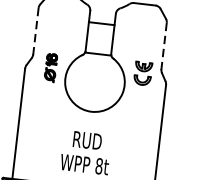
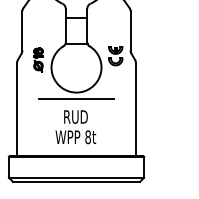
line: (35, 31) -> (22, 31), dashed -> solid
line: (163, 46) -> (130, 31), dashed -> solid
line: (90, 119) -> (76, 99), added

